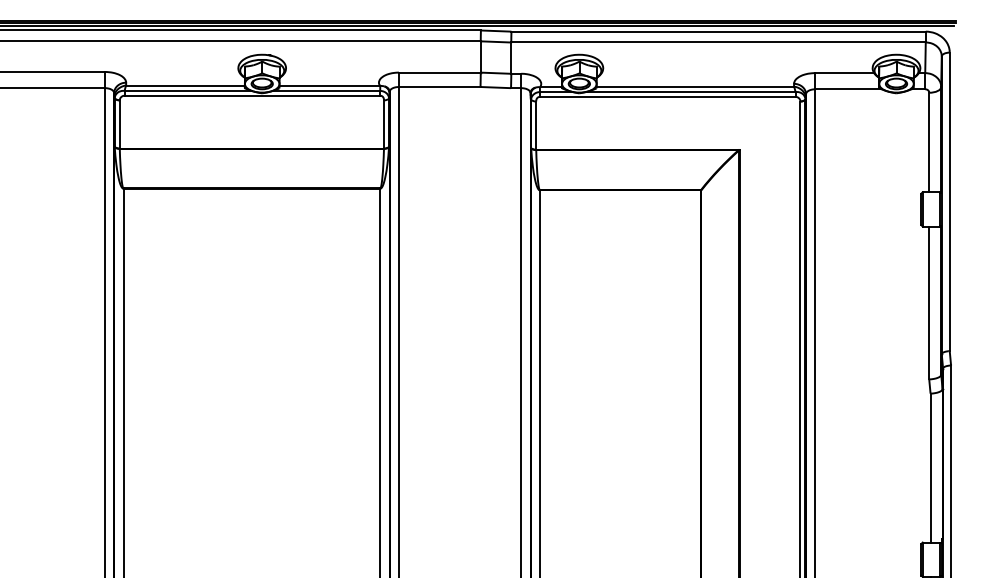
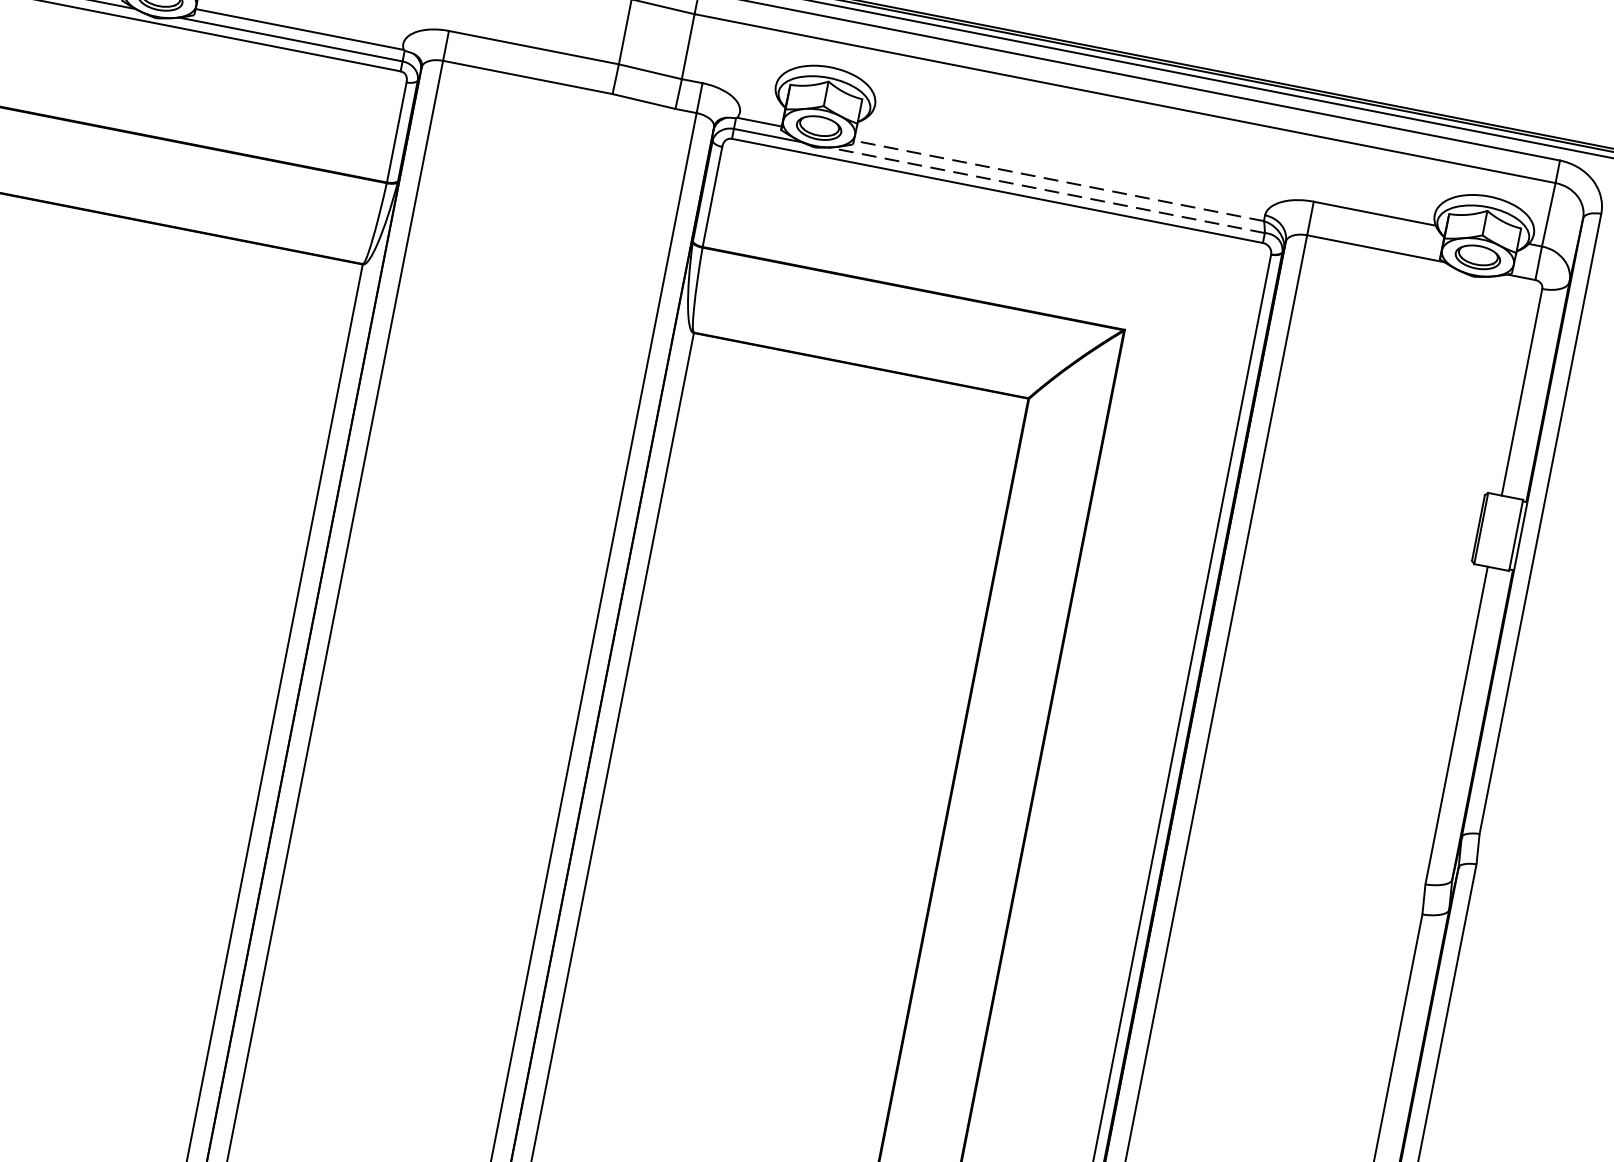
line: (695, 86) -> (1059, 180), solid -> dashed
line: (690, 92) -> (1046, 191), solid -> dashed

